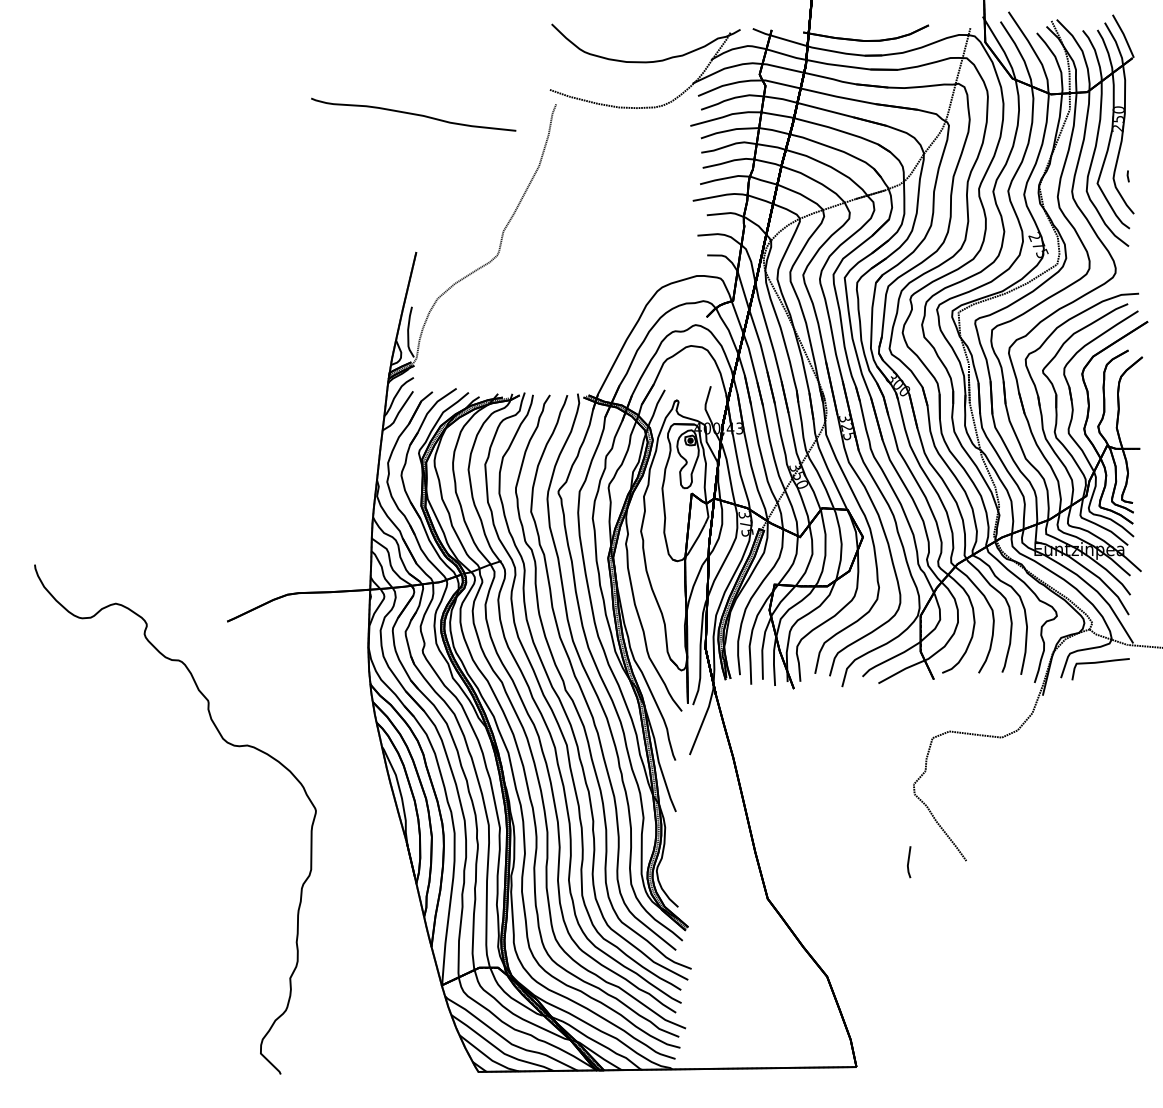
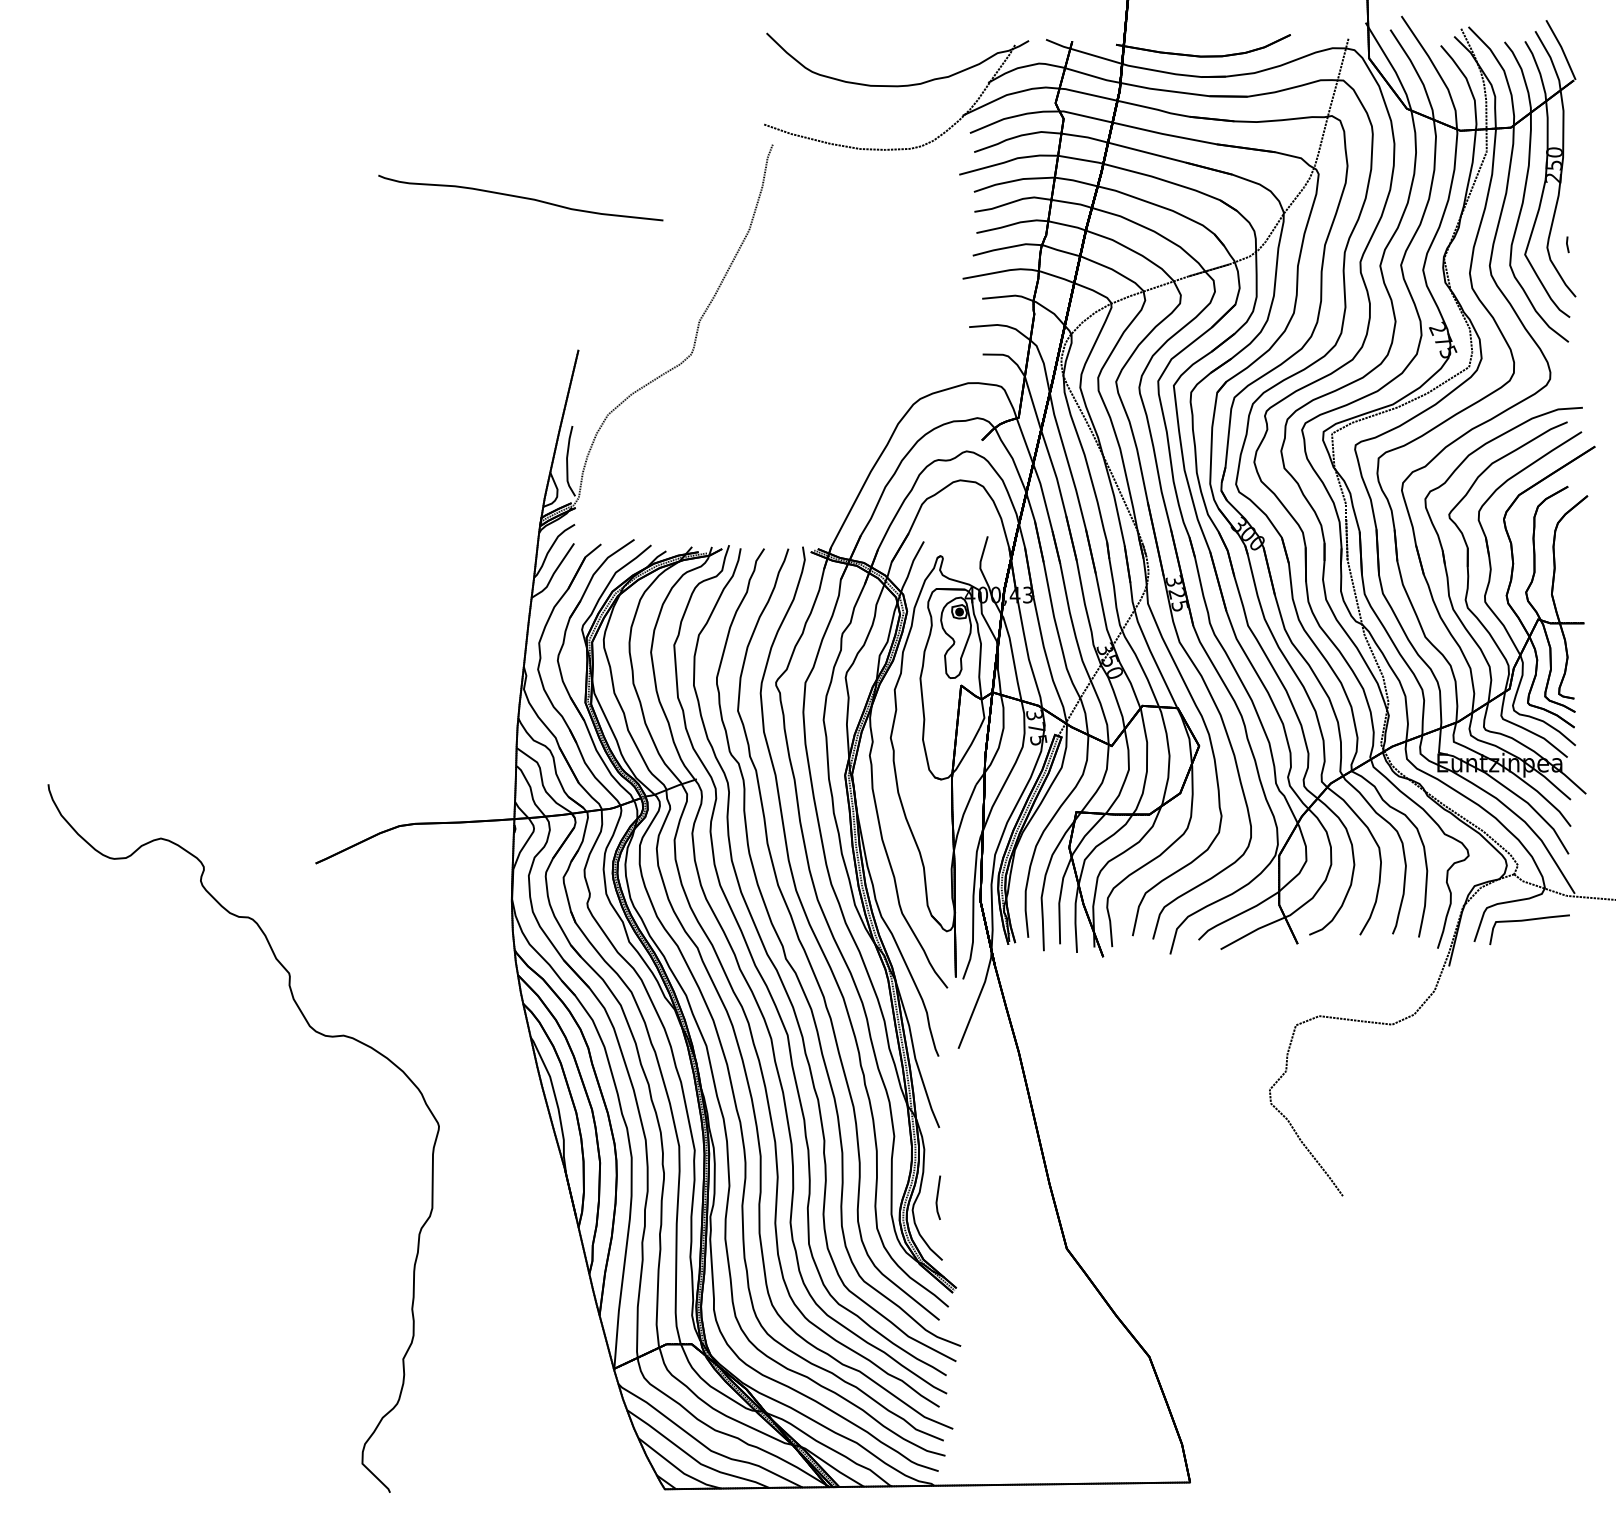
curve: (413, 114) -> (520, 197), moved
line: (909, 861) -> (938, 1197), moved

